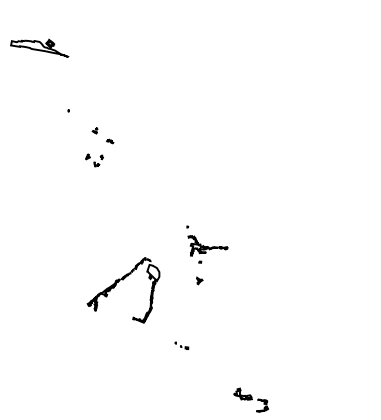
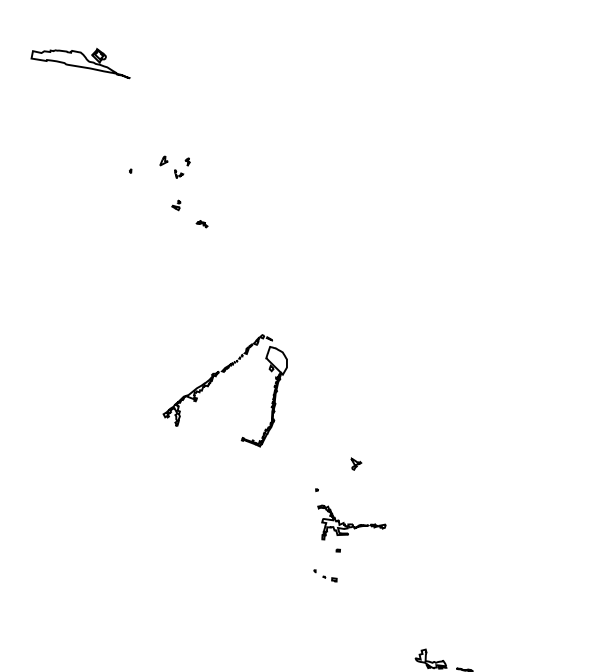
part: (94, 160) -> (175, 167), moved
part: (207, 244) -> (350, 520), moved
part: (116, 285) -> (213, 382), moved

